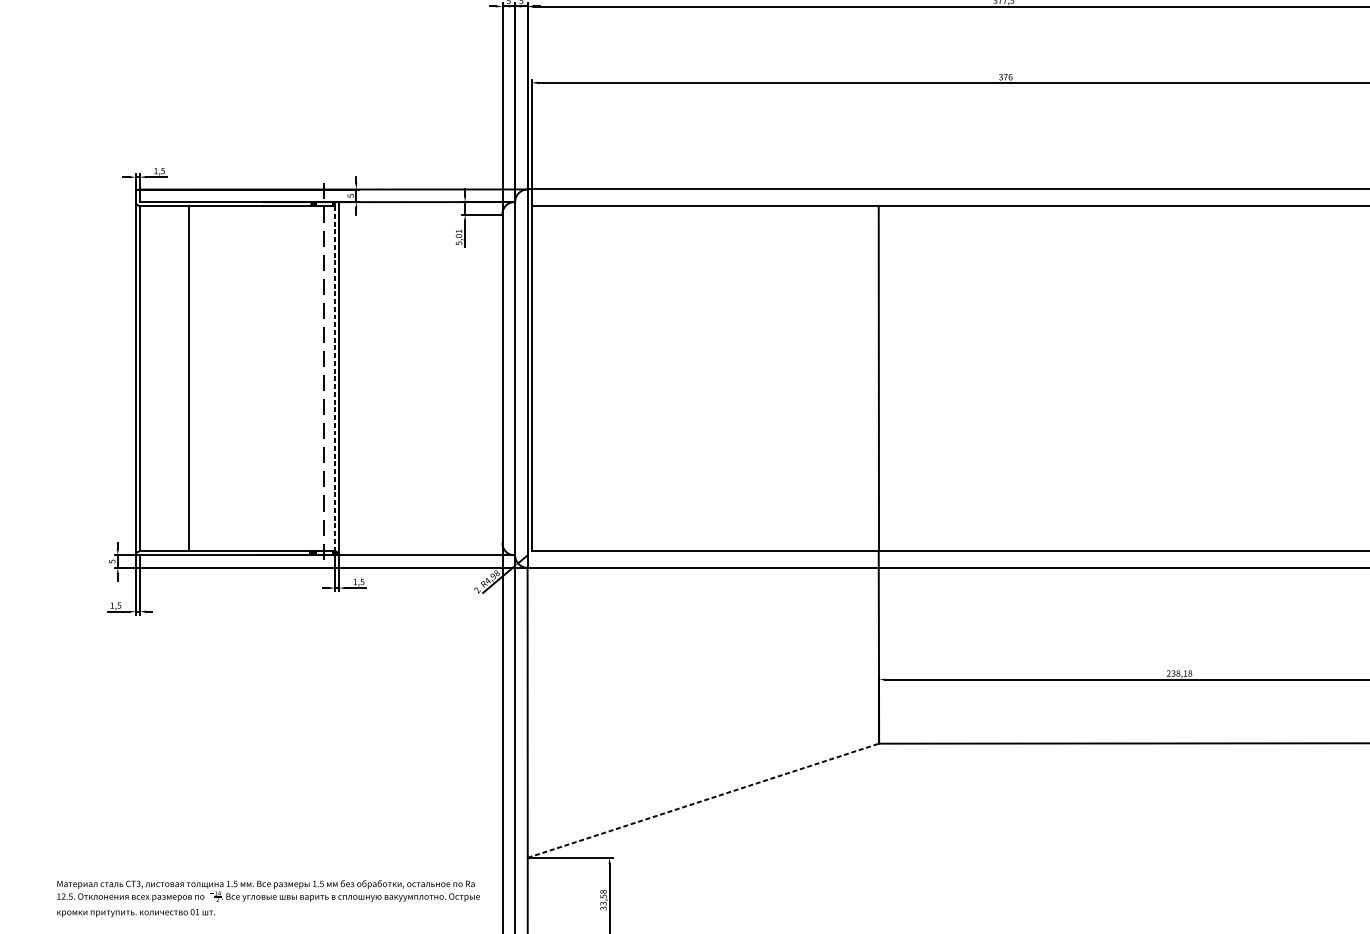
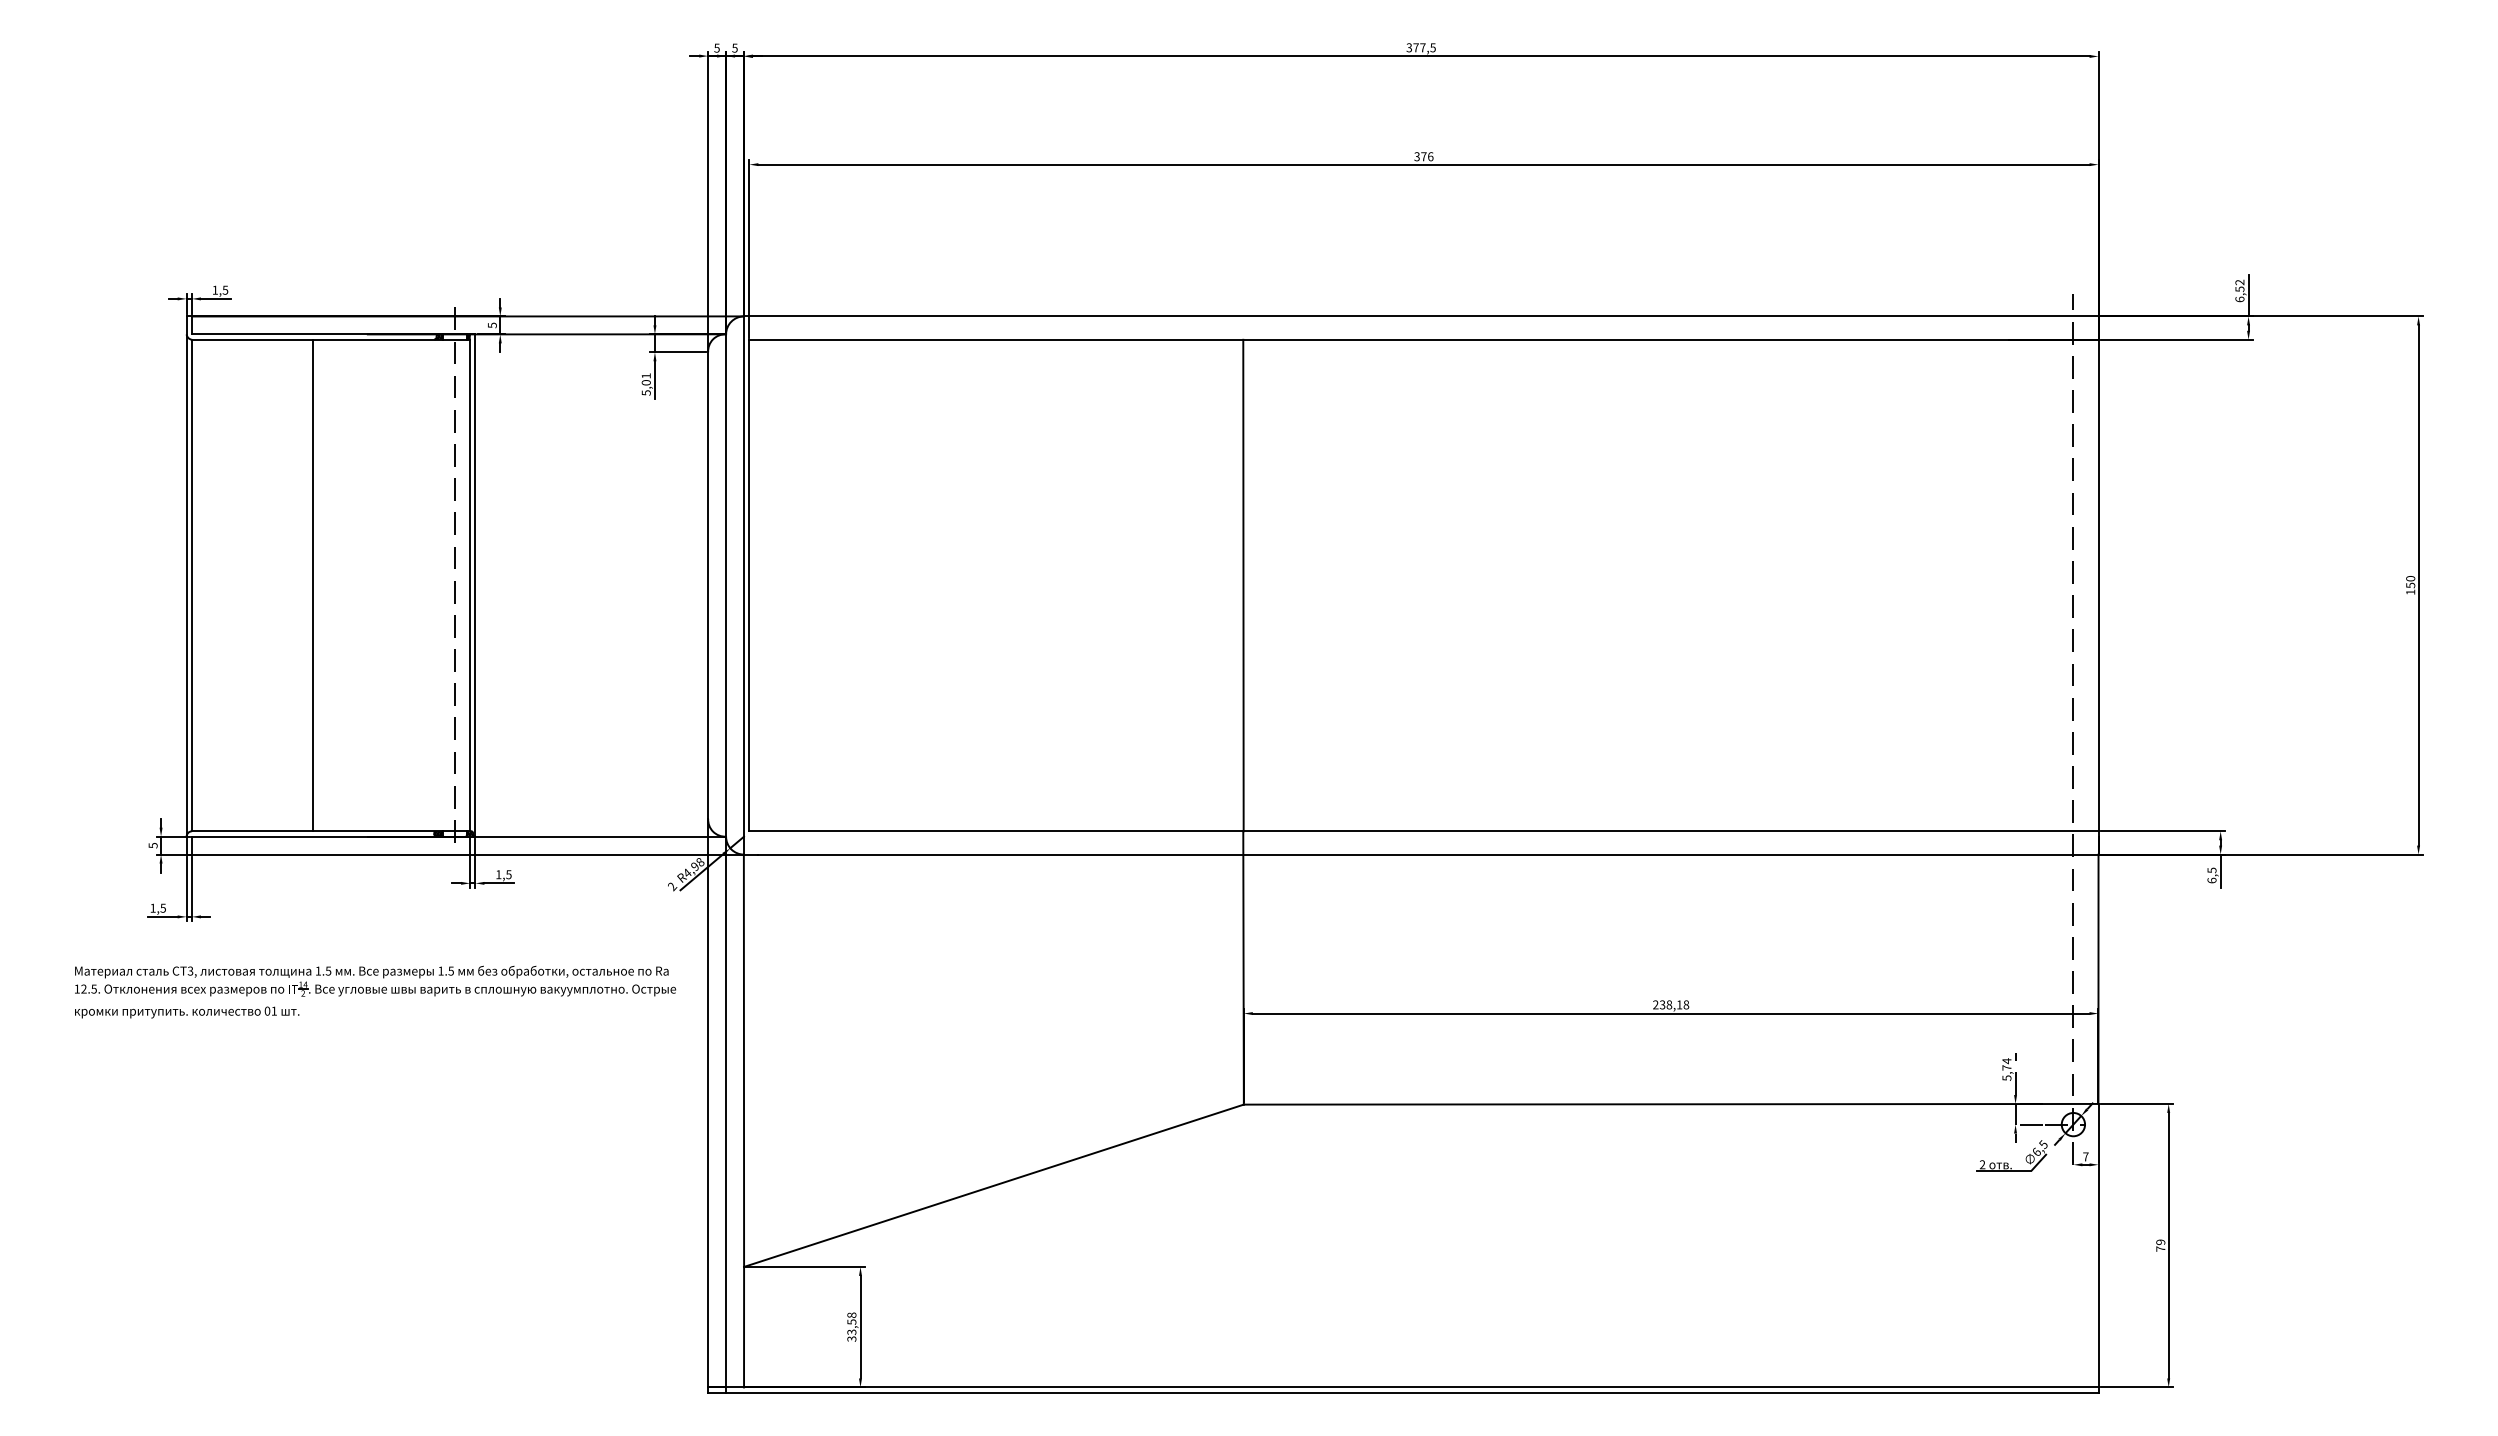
line: (189, 378) -> (312, 585), moved
line: (335, 378) -> (470, 585), dashed -> solid
line: (703, 800) -> (993, 1185), dashed -> solid
part: (268, 898) -> (375, 991), moved

